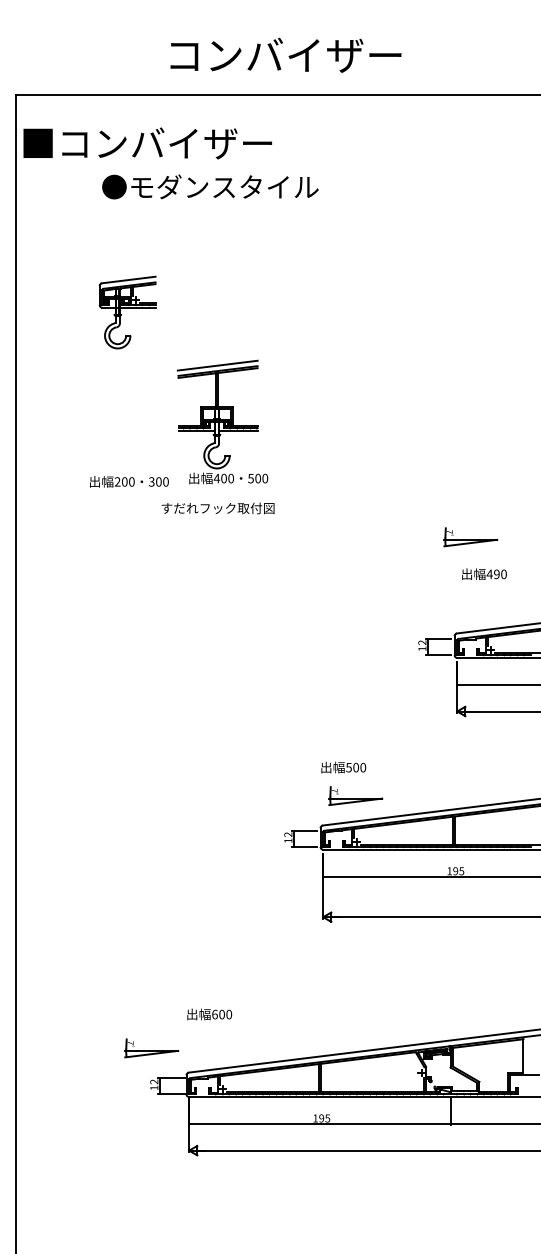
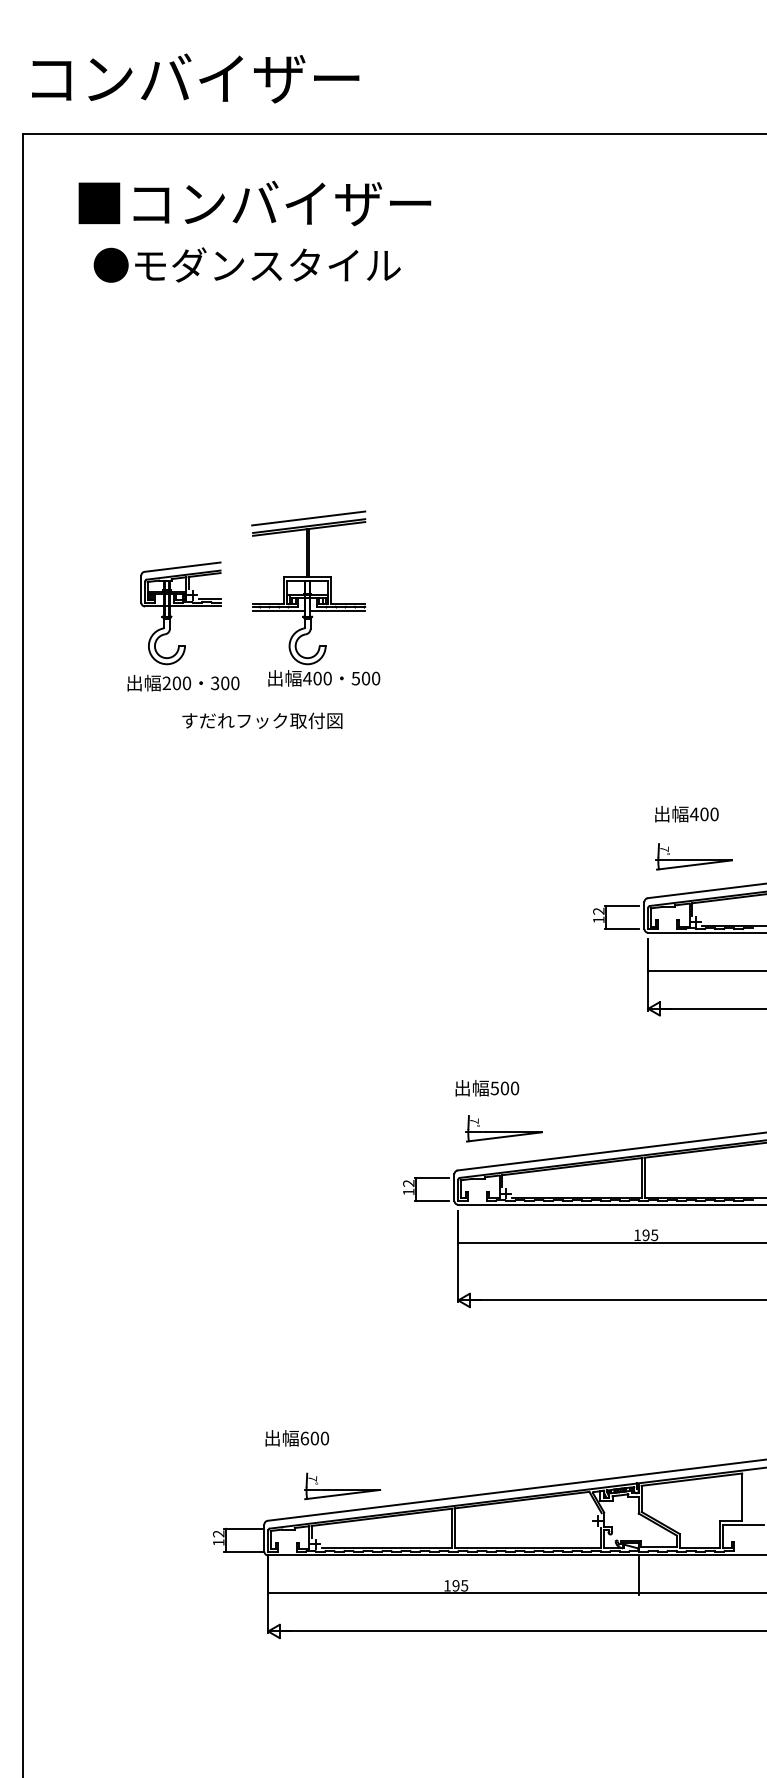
text: (285, 54) -> (194, 77), moved
text: (147, 143) -> (254, 203), moved
text: (210, 186) -> (247, 264), moved
part: (127, 312) -> (180, 613), moved
text: (217, 508) -> (261, 720), moved
part: (470, 537) -> (693, 857), moved
text: (496, 574) -> (703, 814), 490 -> 400
part: (151, 1048) -> (342, 1486), moved

